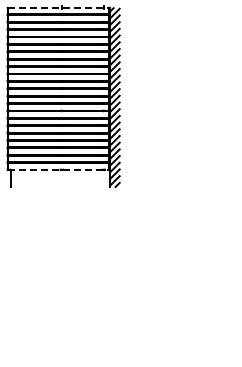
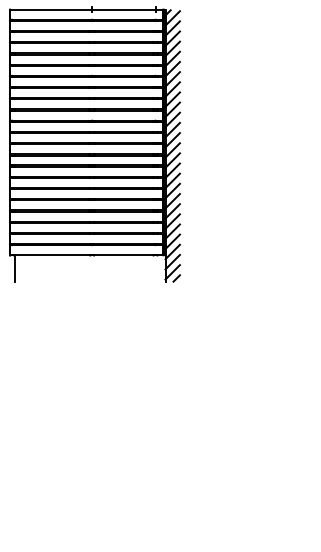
line: (58, 7) -> (87, 9), dashed -> solid
line: (58, 169) -> (87, 254), dashed -> solid

